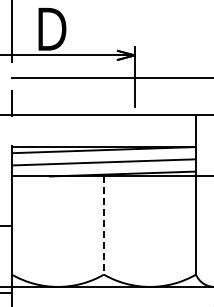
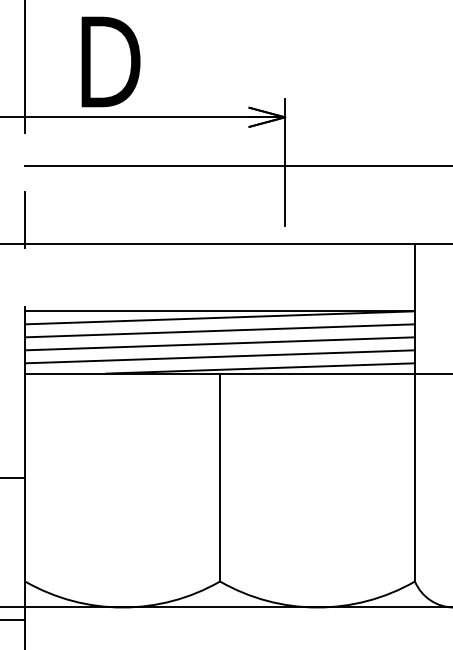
line: (103, 156) -> (219, 331), added
line: (103, 168) -> (219, 356), added
line: (103, 226) -> (219, 479), dashed -> solid

